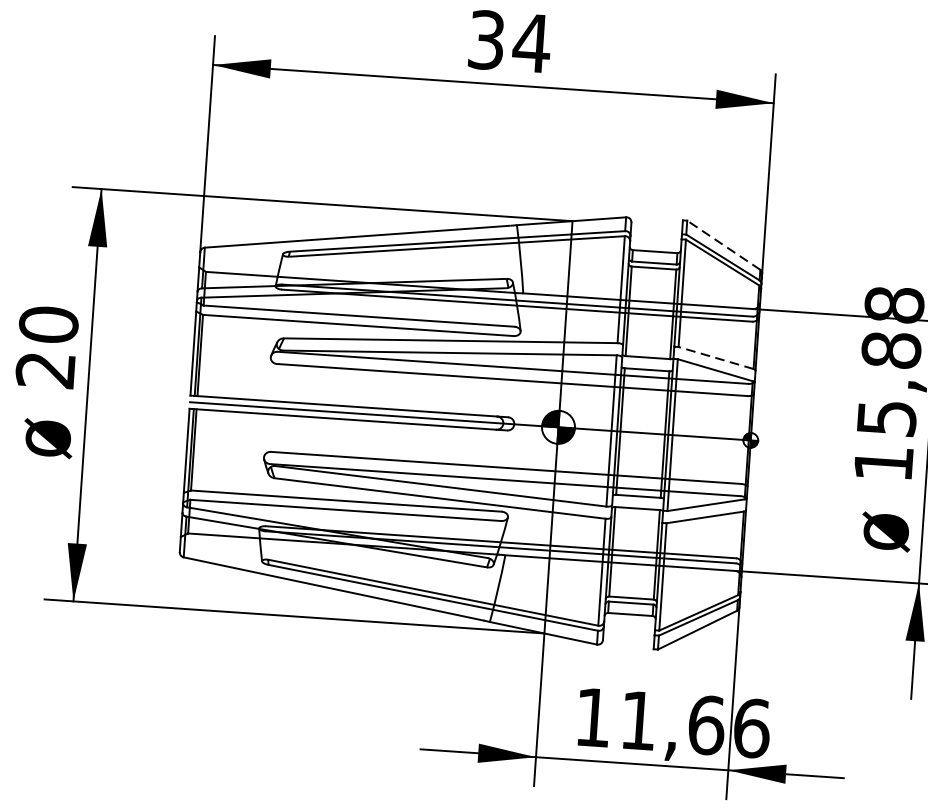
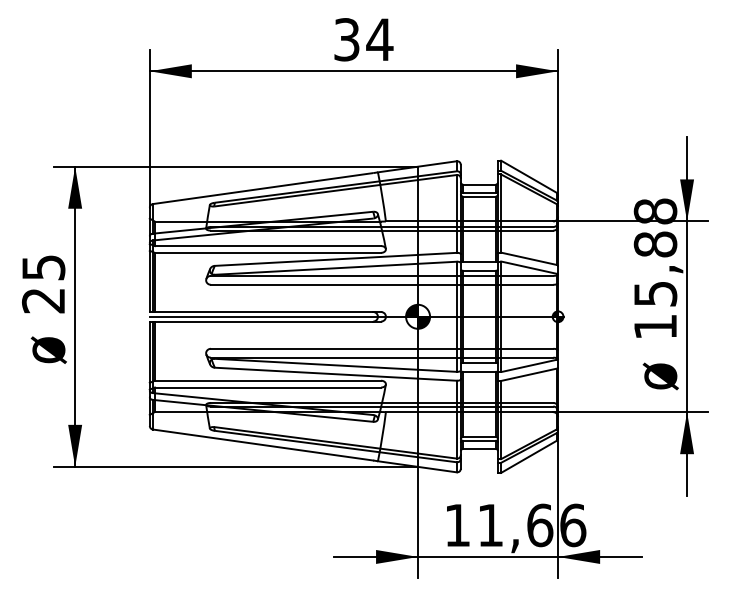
line: (723, 244) -> (528, 176), dashed -> solid
text: (48, 324) -> (43, 267), 20 -> 25
line: (715, 357) -> (528, 258), dashed -> solid

